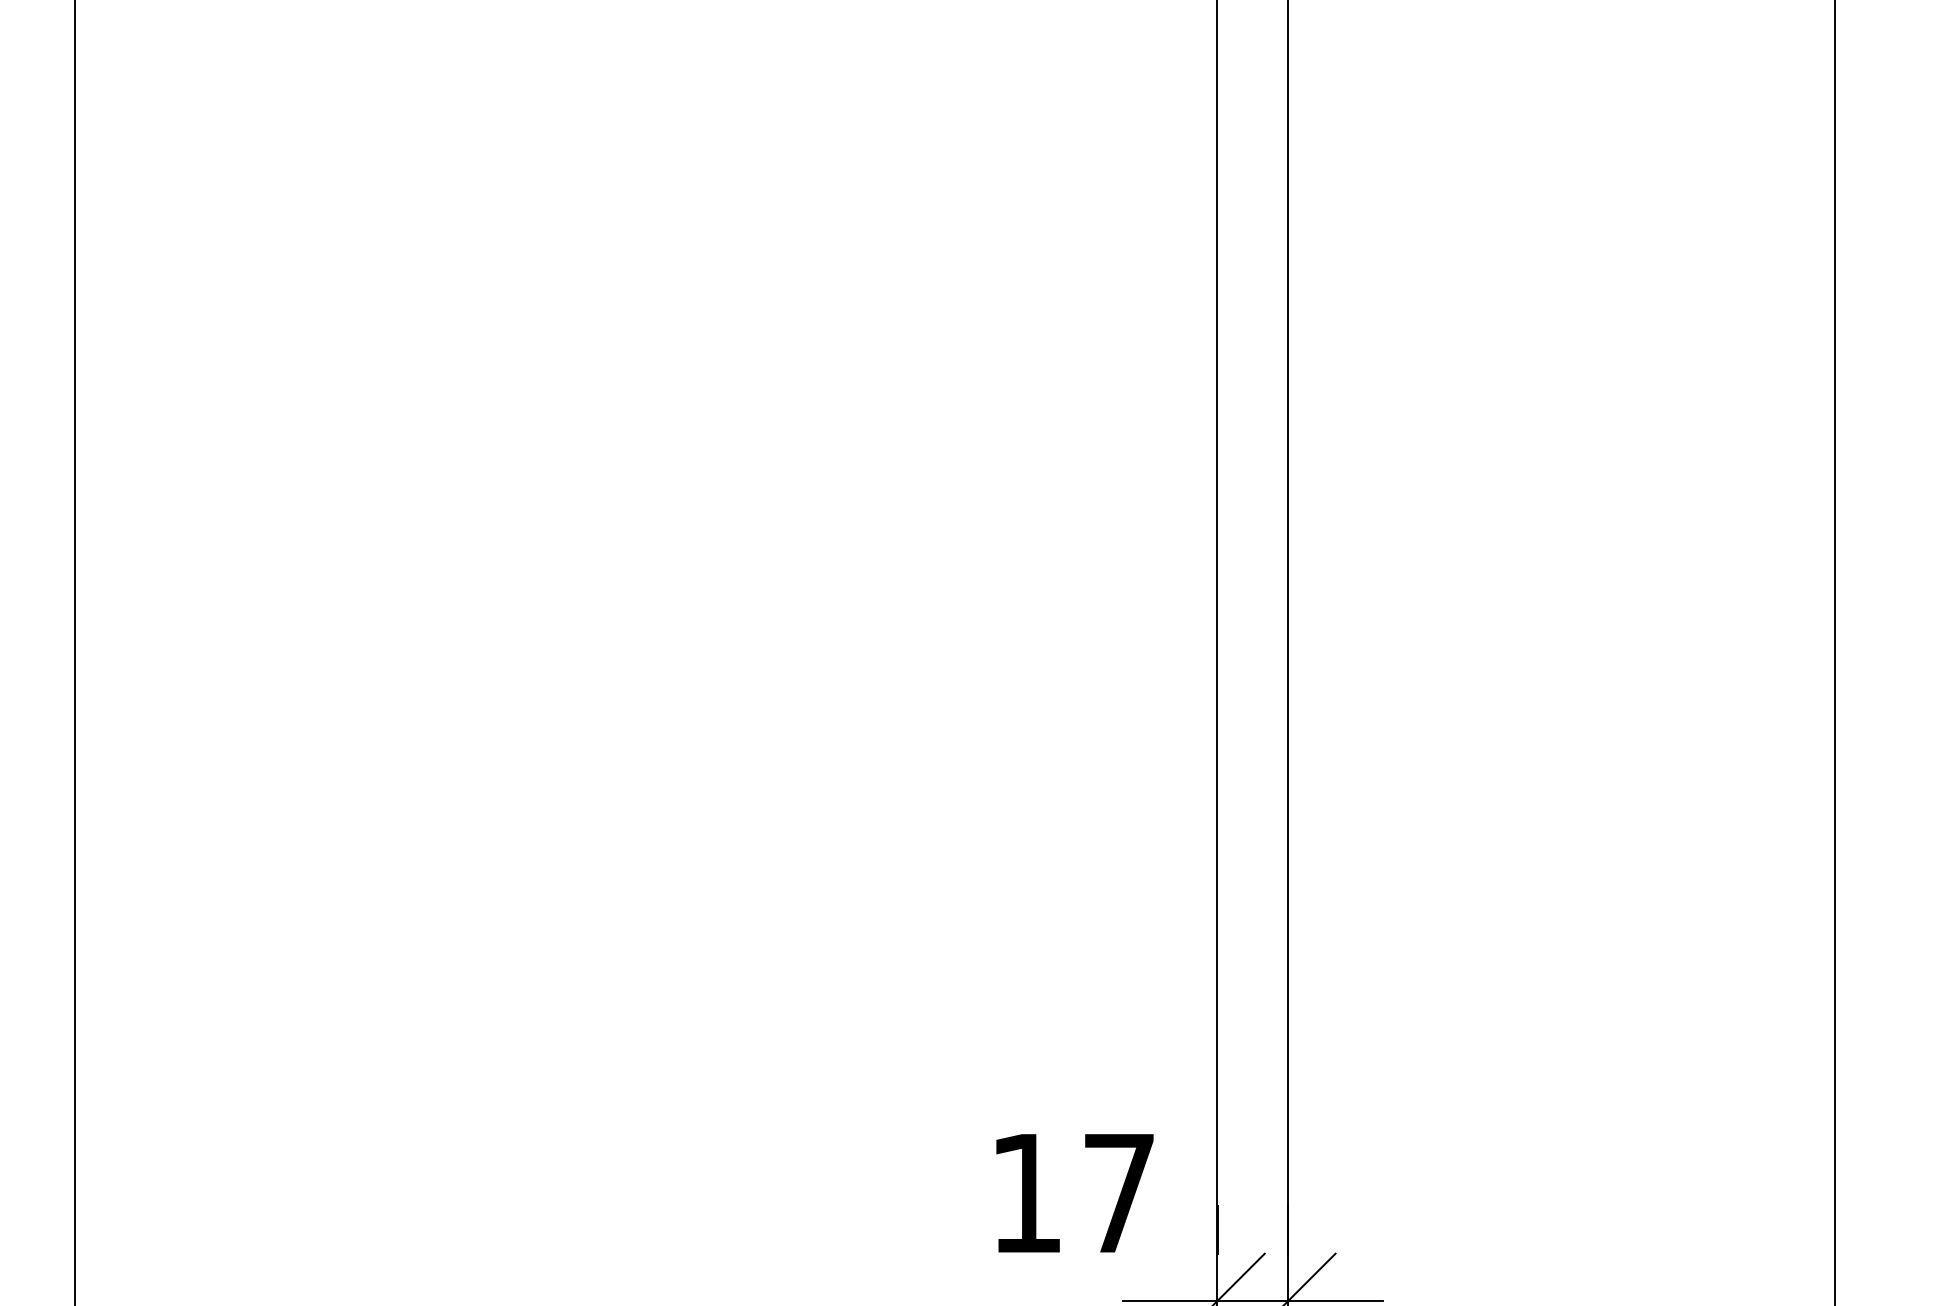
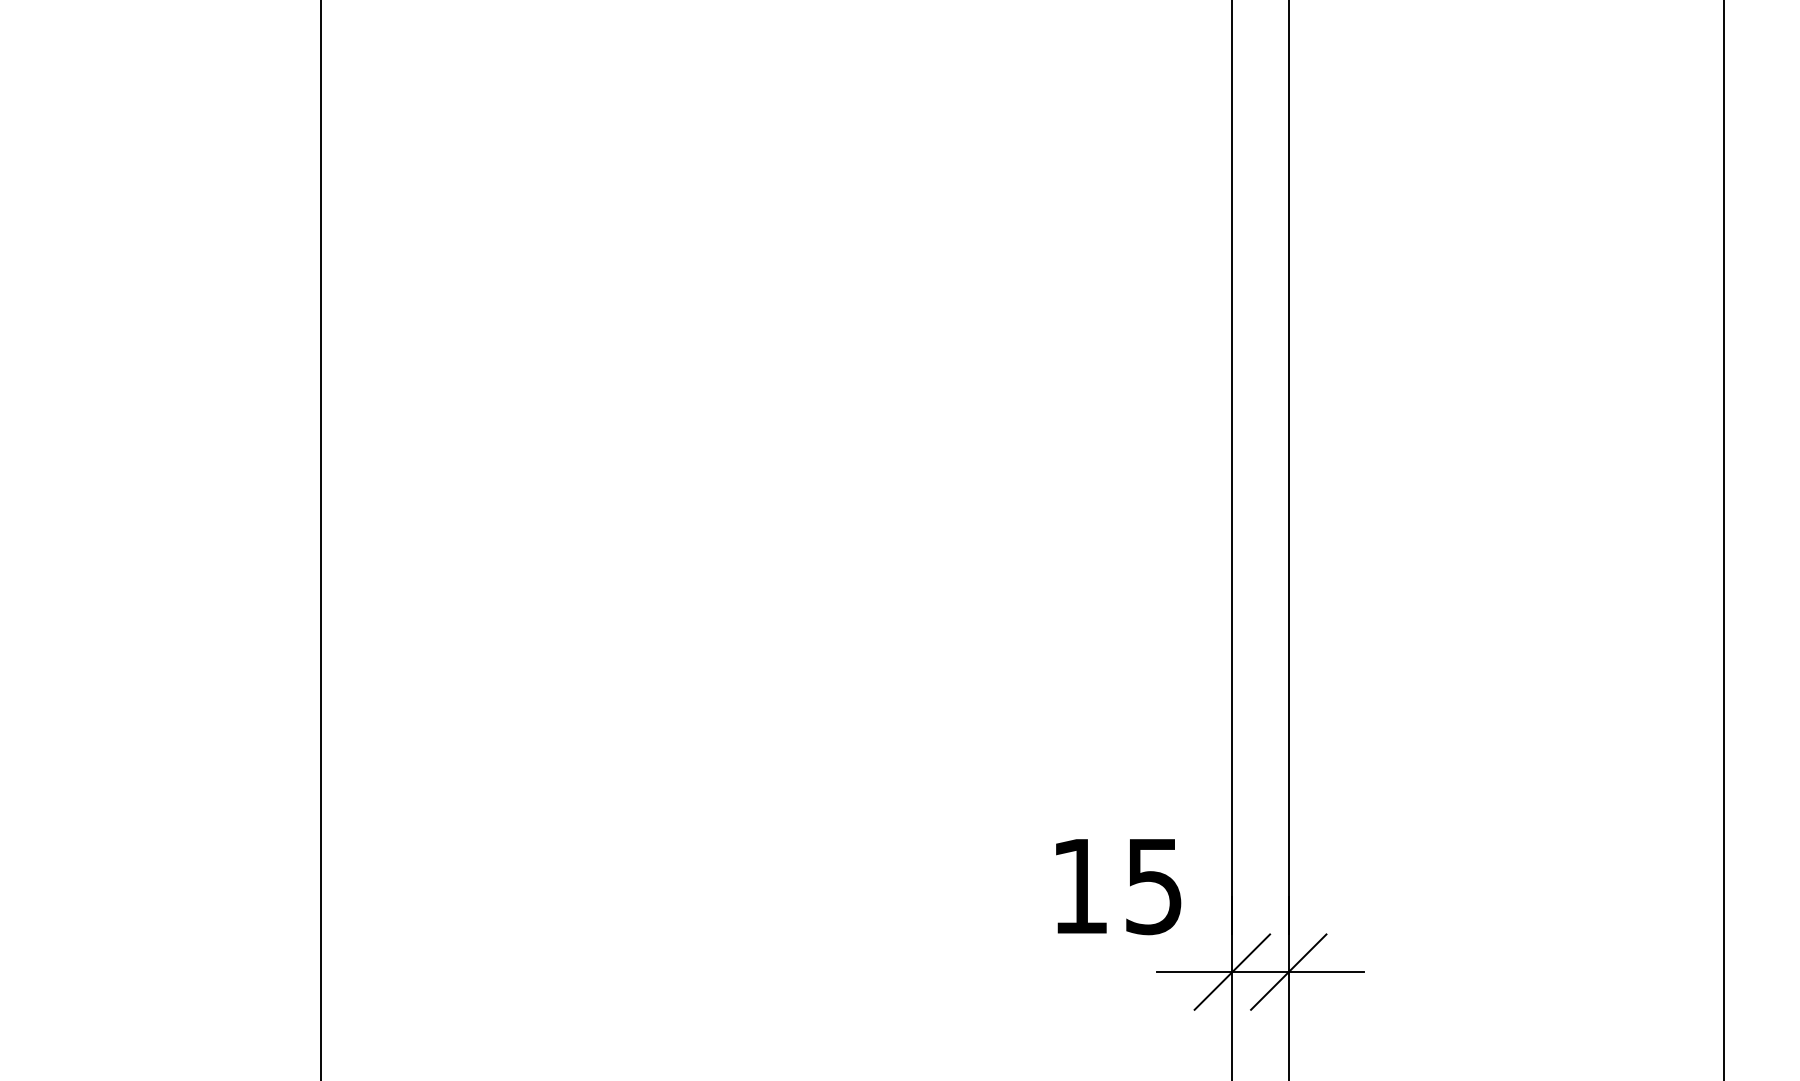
text: (1118, 1194) -> (1153, 887), 17 -> 15

